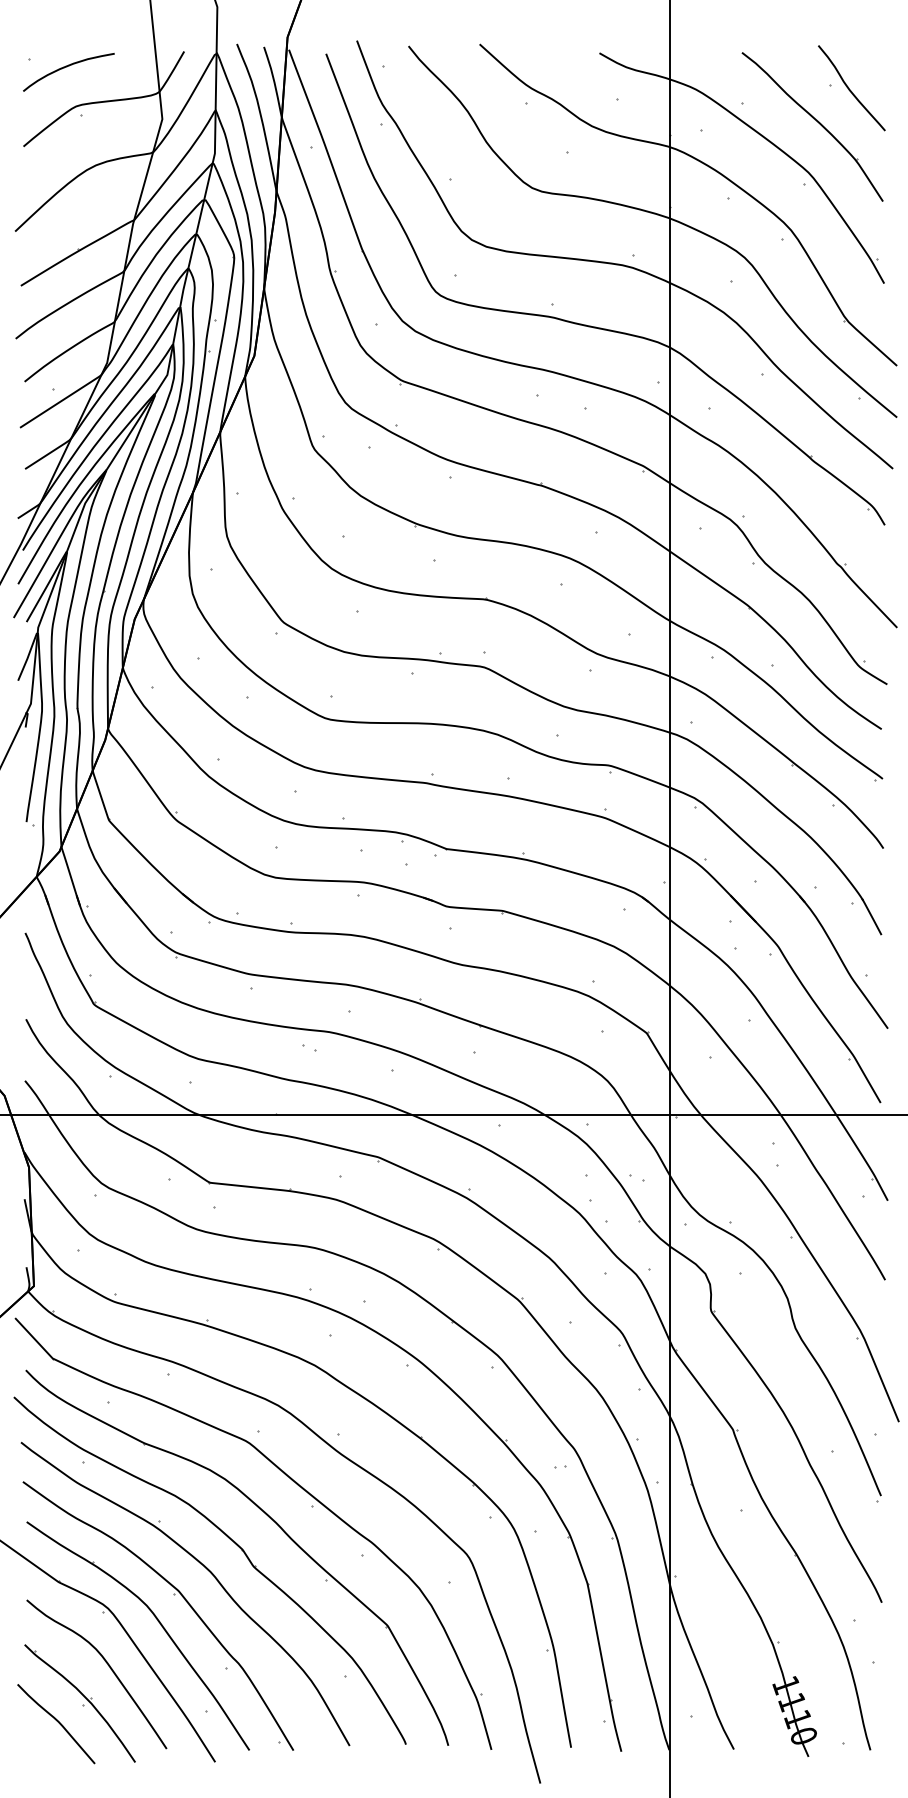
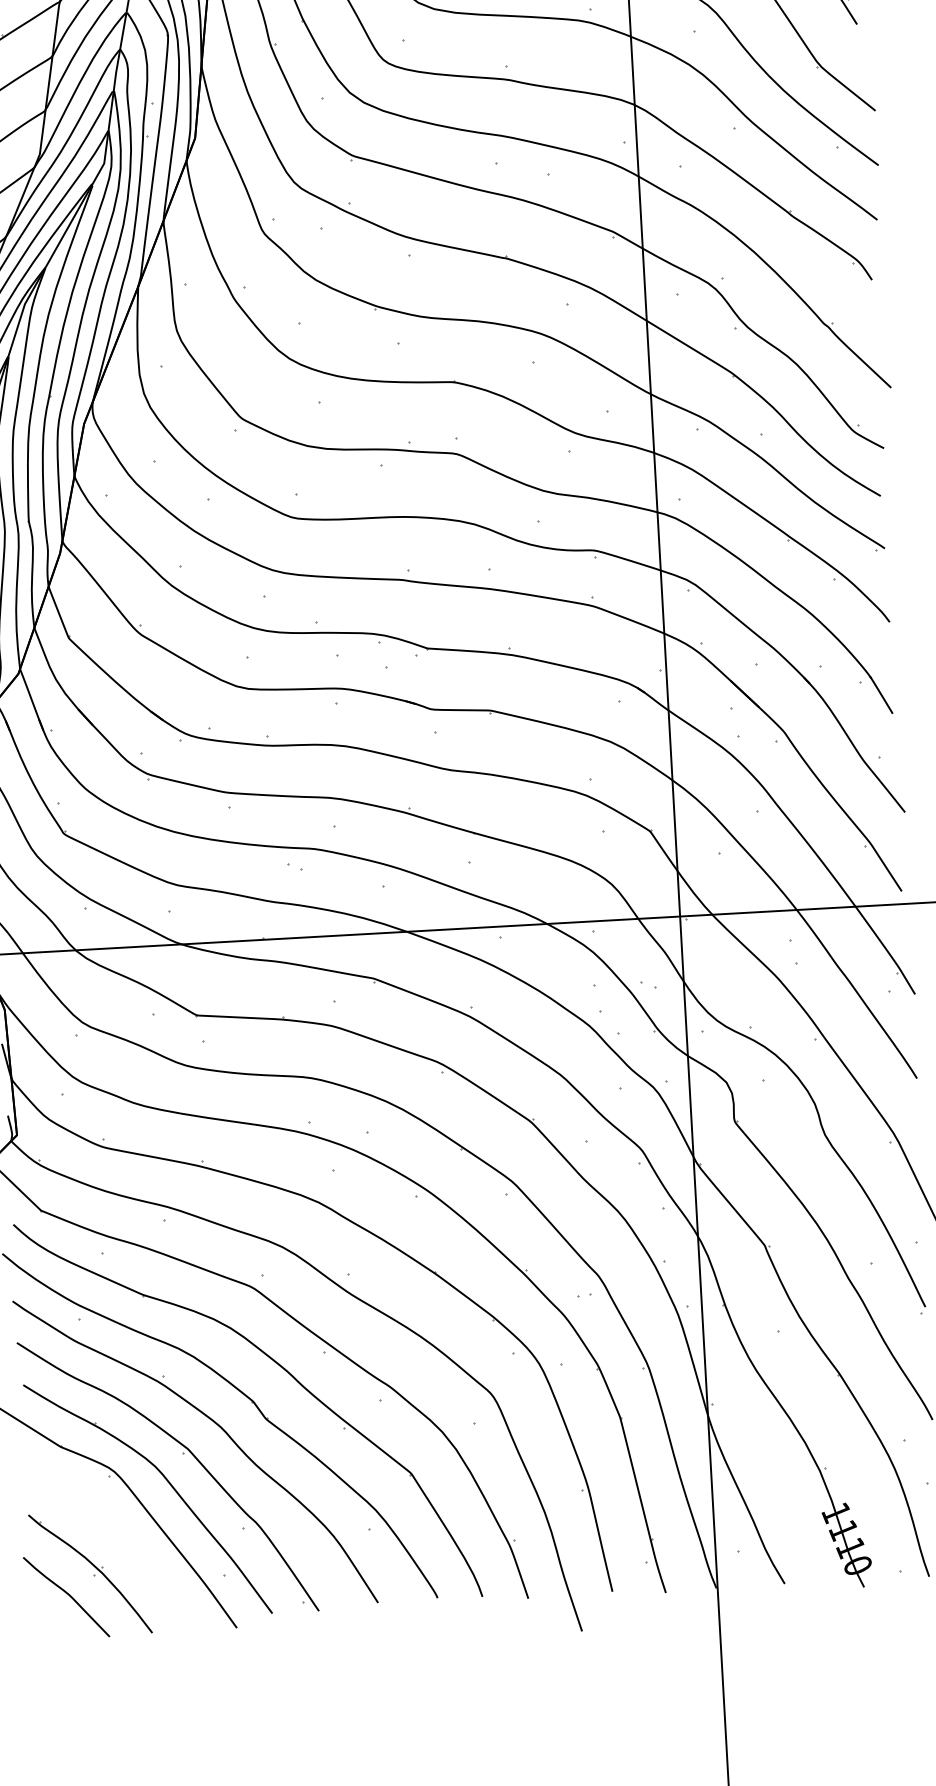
curve: (107, 1665) -> (117, 1532), removed

